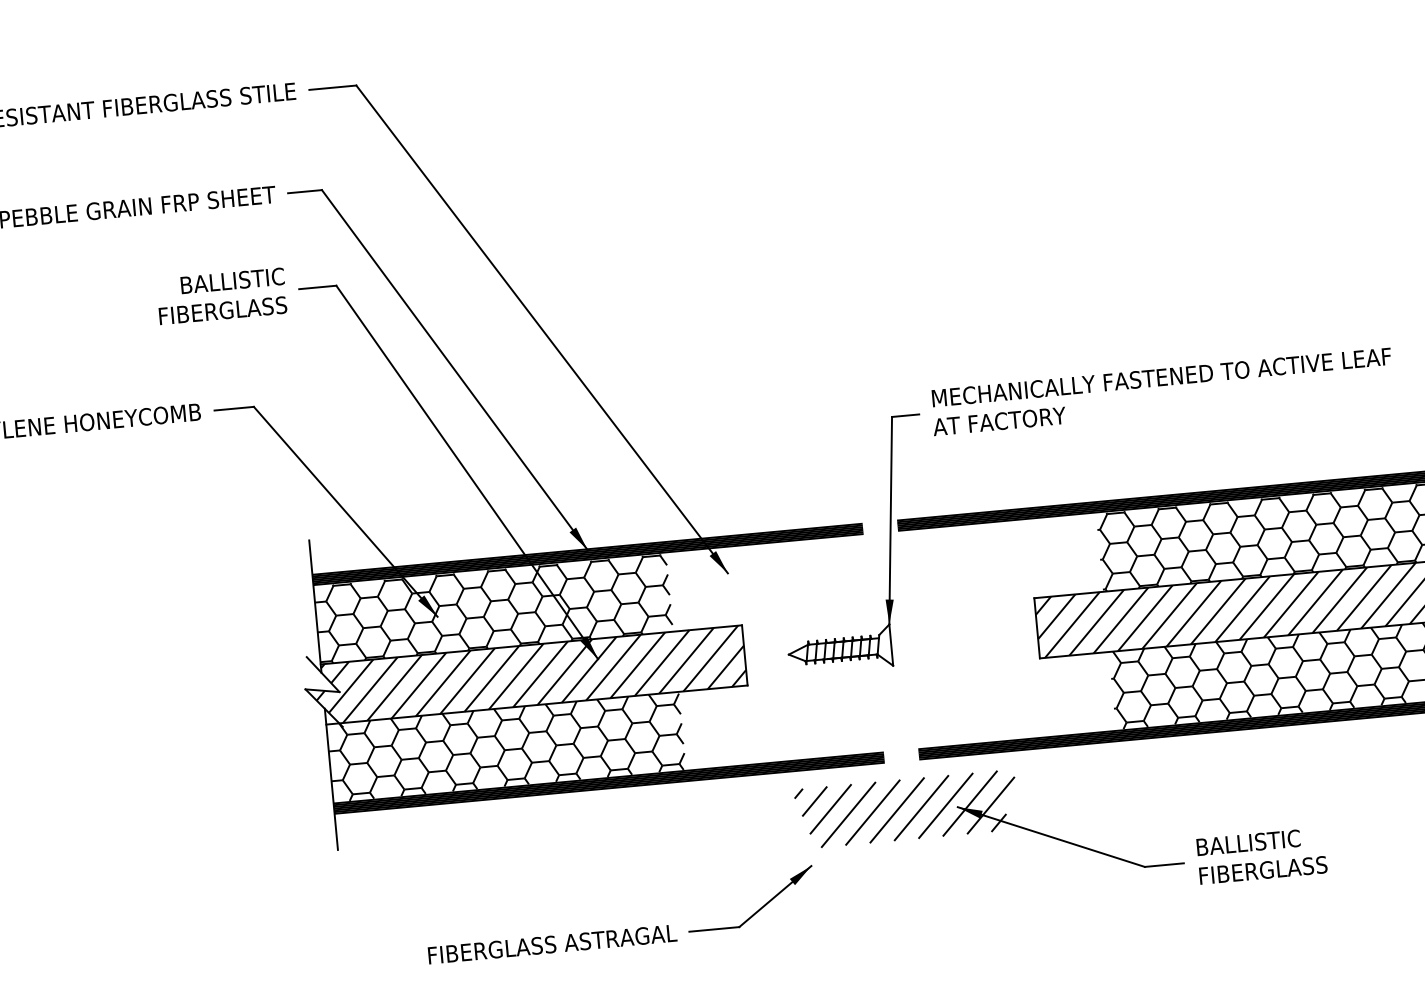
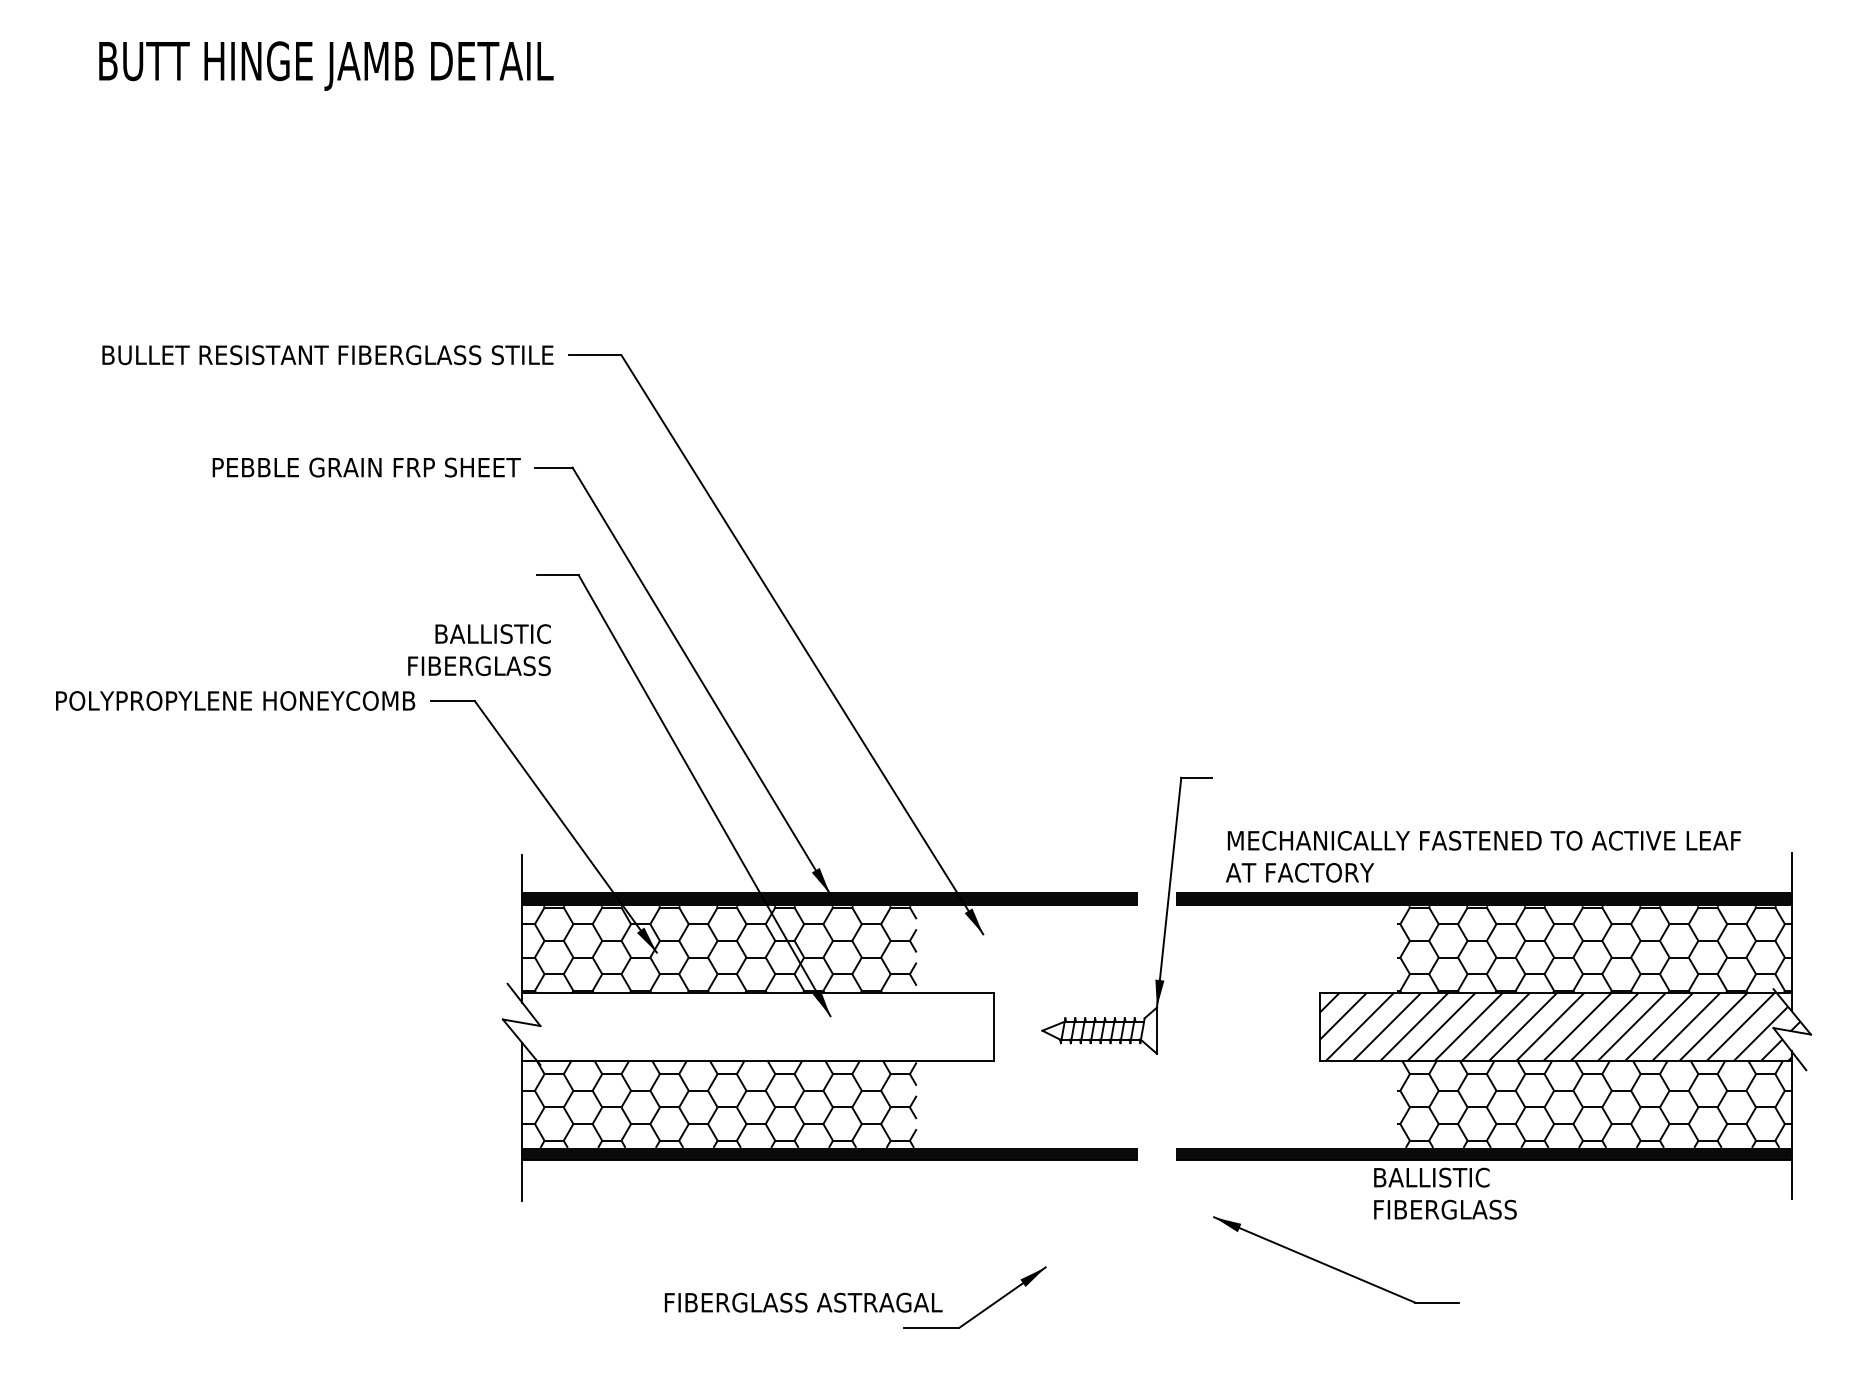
text: (221, 296) -> (479, 650), moved
text: (1162, 391) -> (1483, 856), moved
hatch: (530, 674) -> (753, 1026), removed
hatch: (906, 809) -> (1157, 1214), removed
text: (1262, 855) -> (1445, 1193), moved
text: (552, 944) -> (803, 1302), moved

